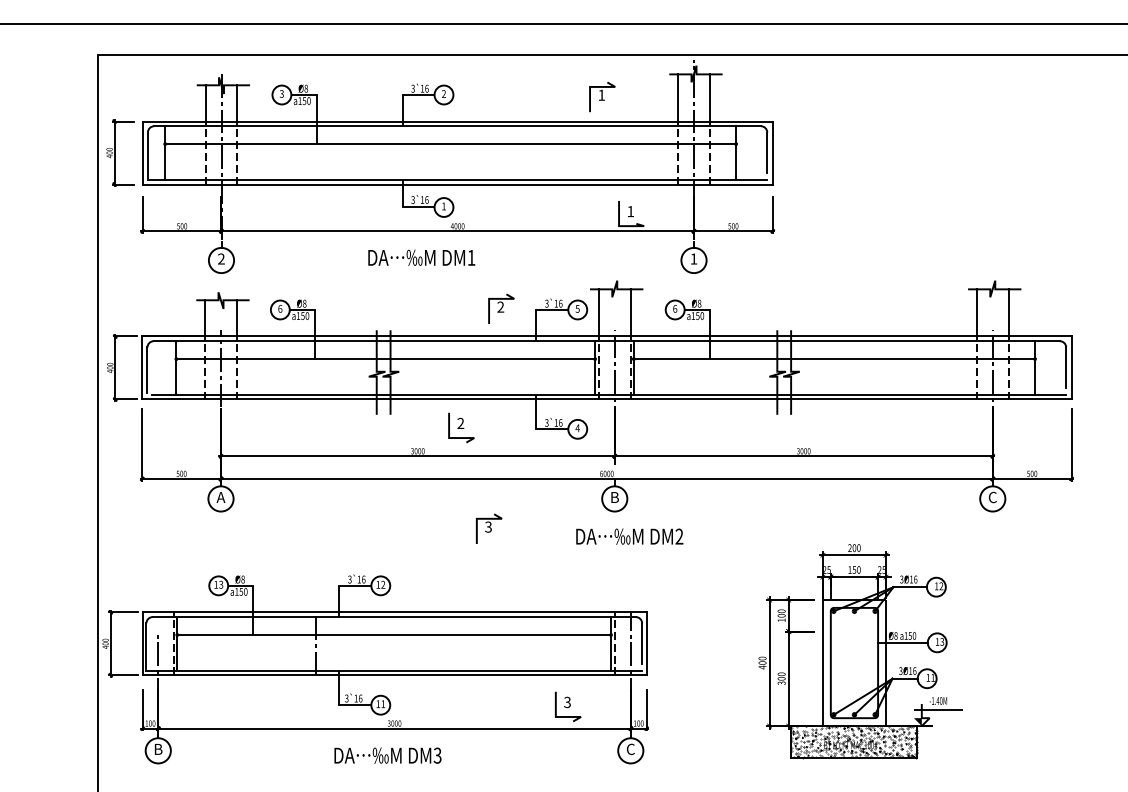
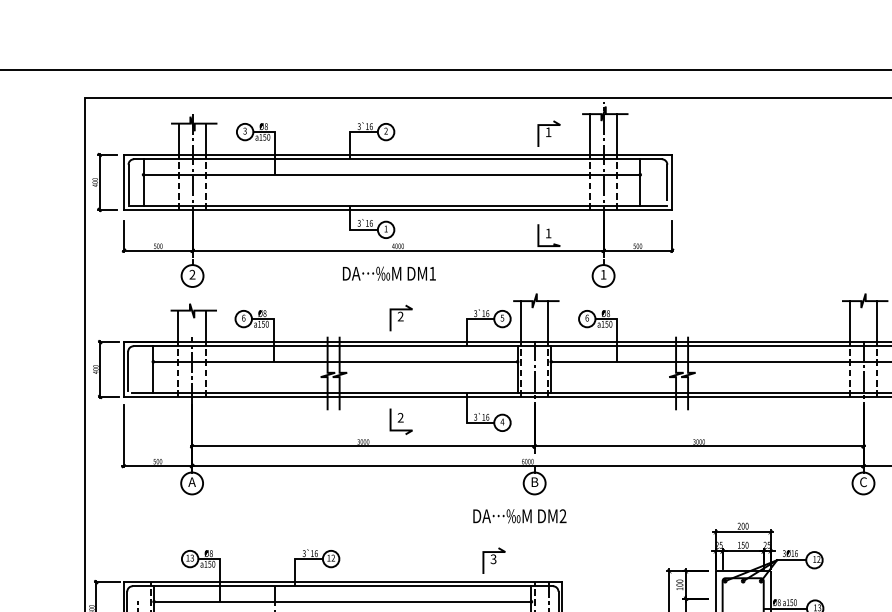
part: (602, 97) -> (549, 134), moved
text: (421, 257) -> (389, 273), moved
part: (501, 308) -> (401, 317), moved
part: (489, 528) -> (494, 560), moved
text: (629, 536) -> (519, 516), moved

